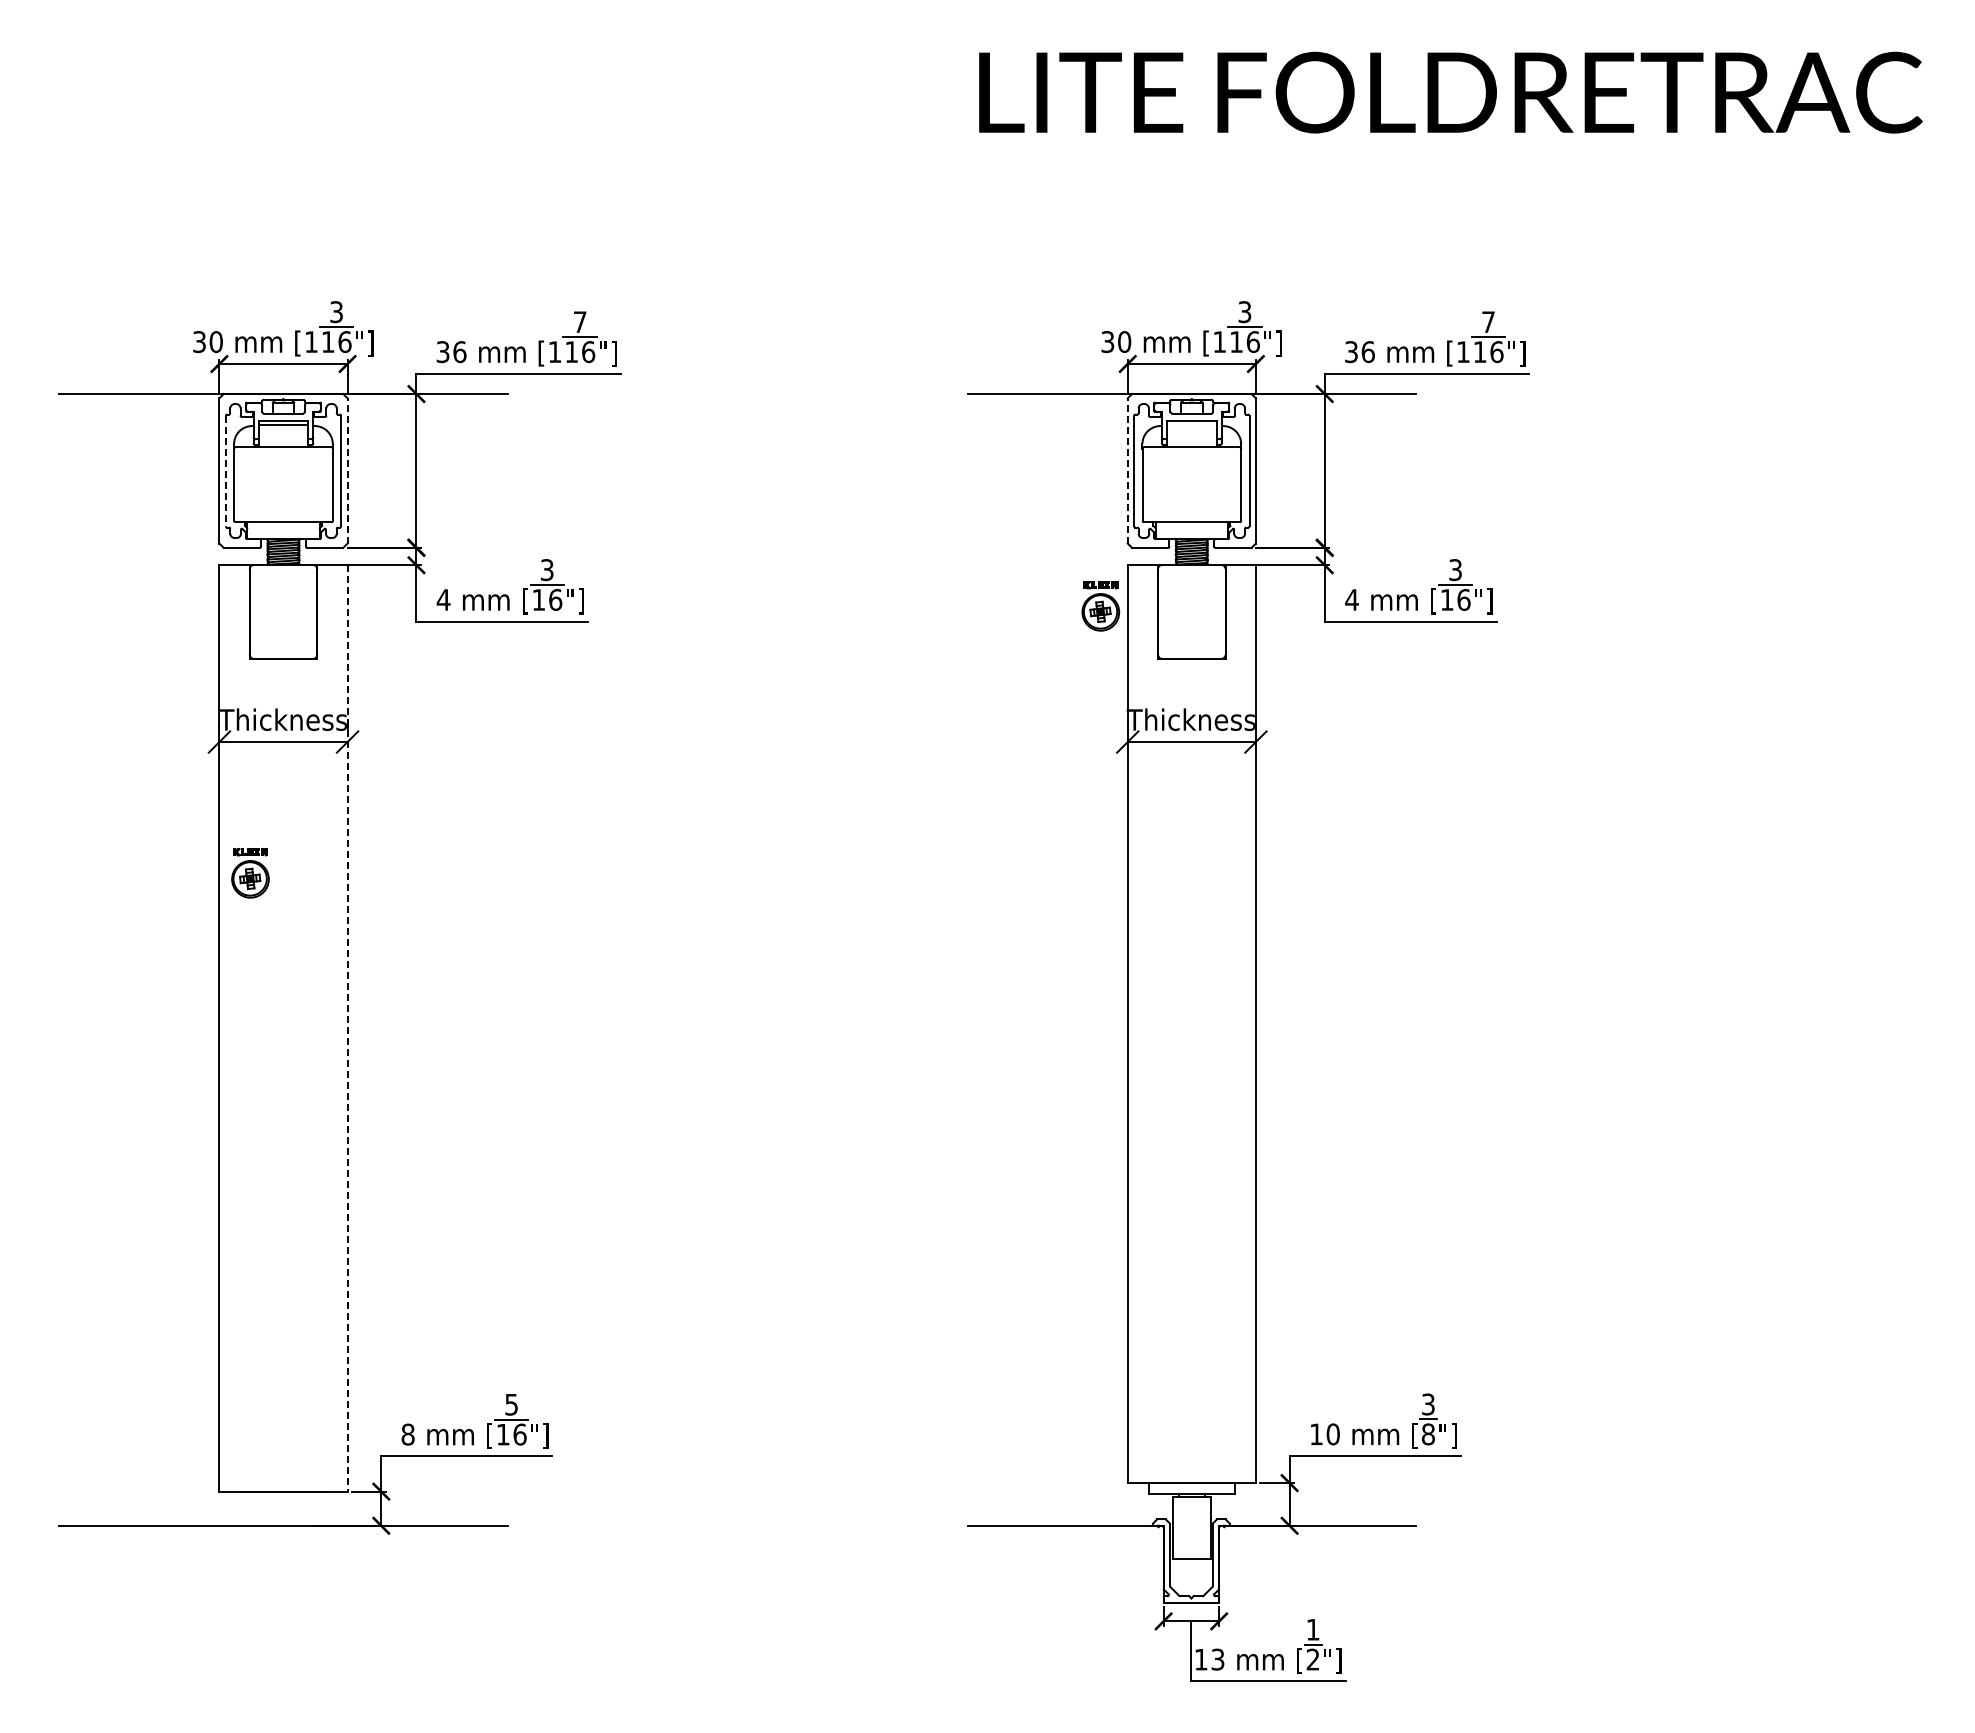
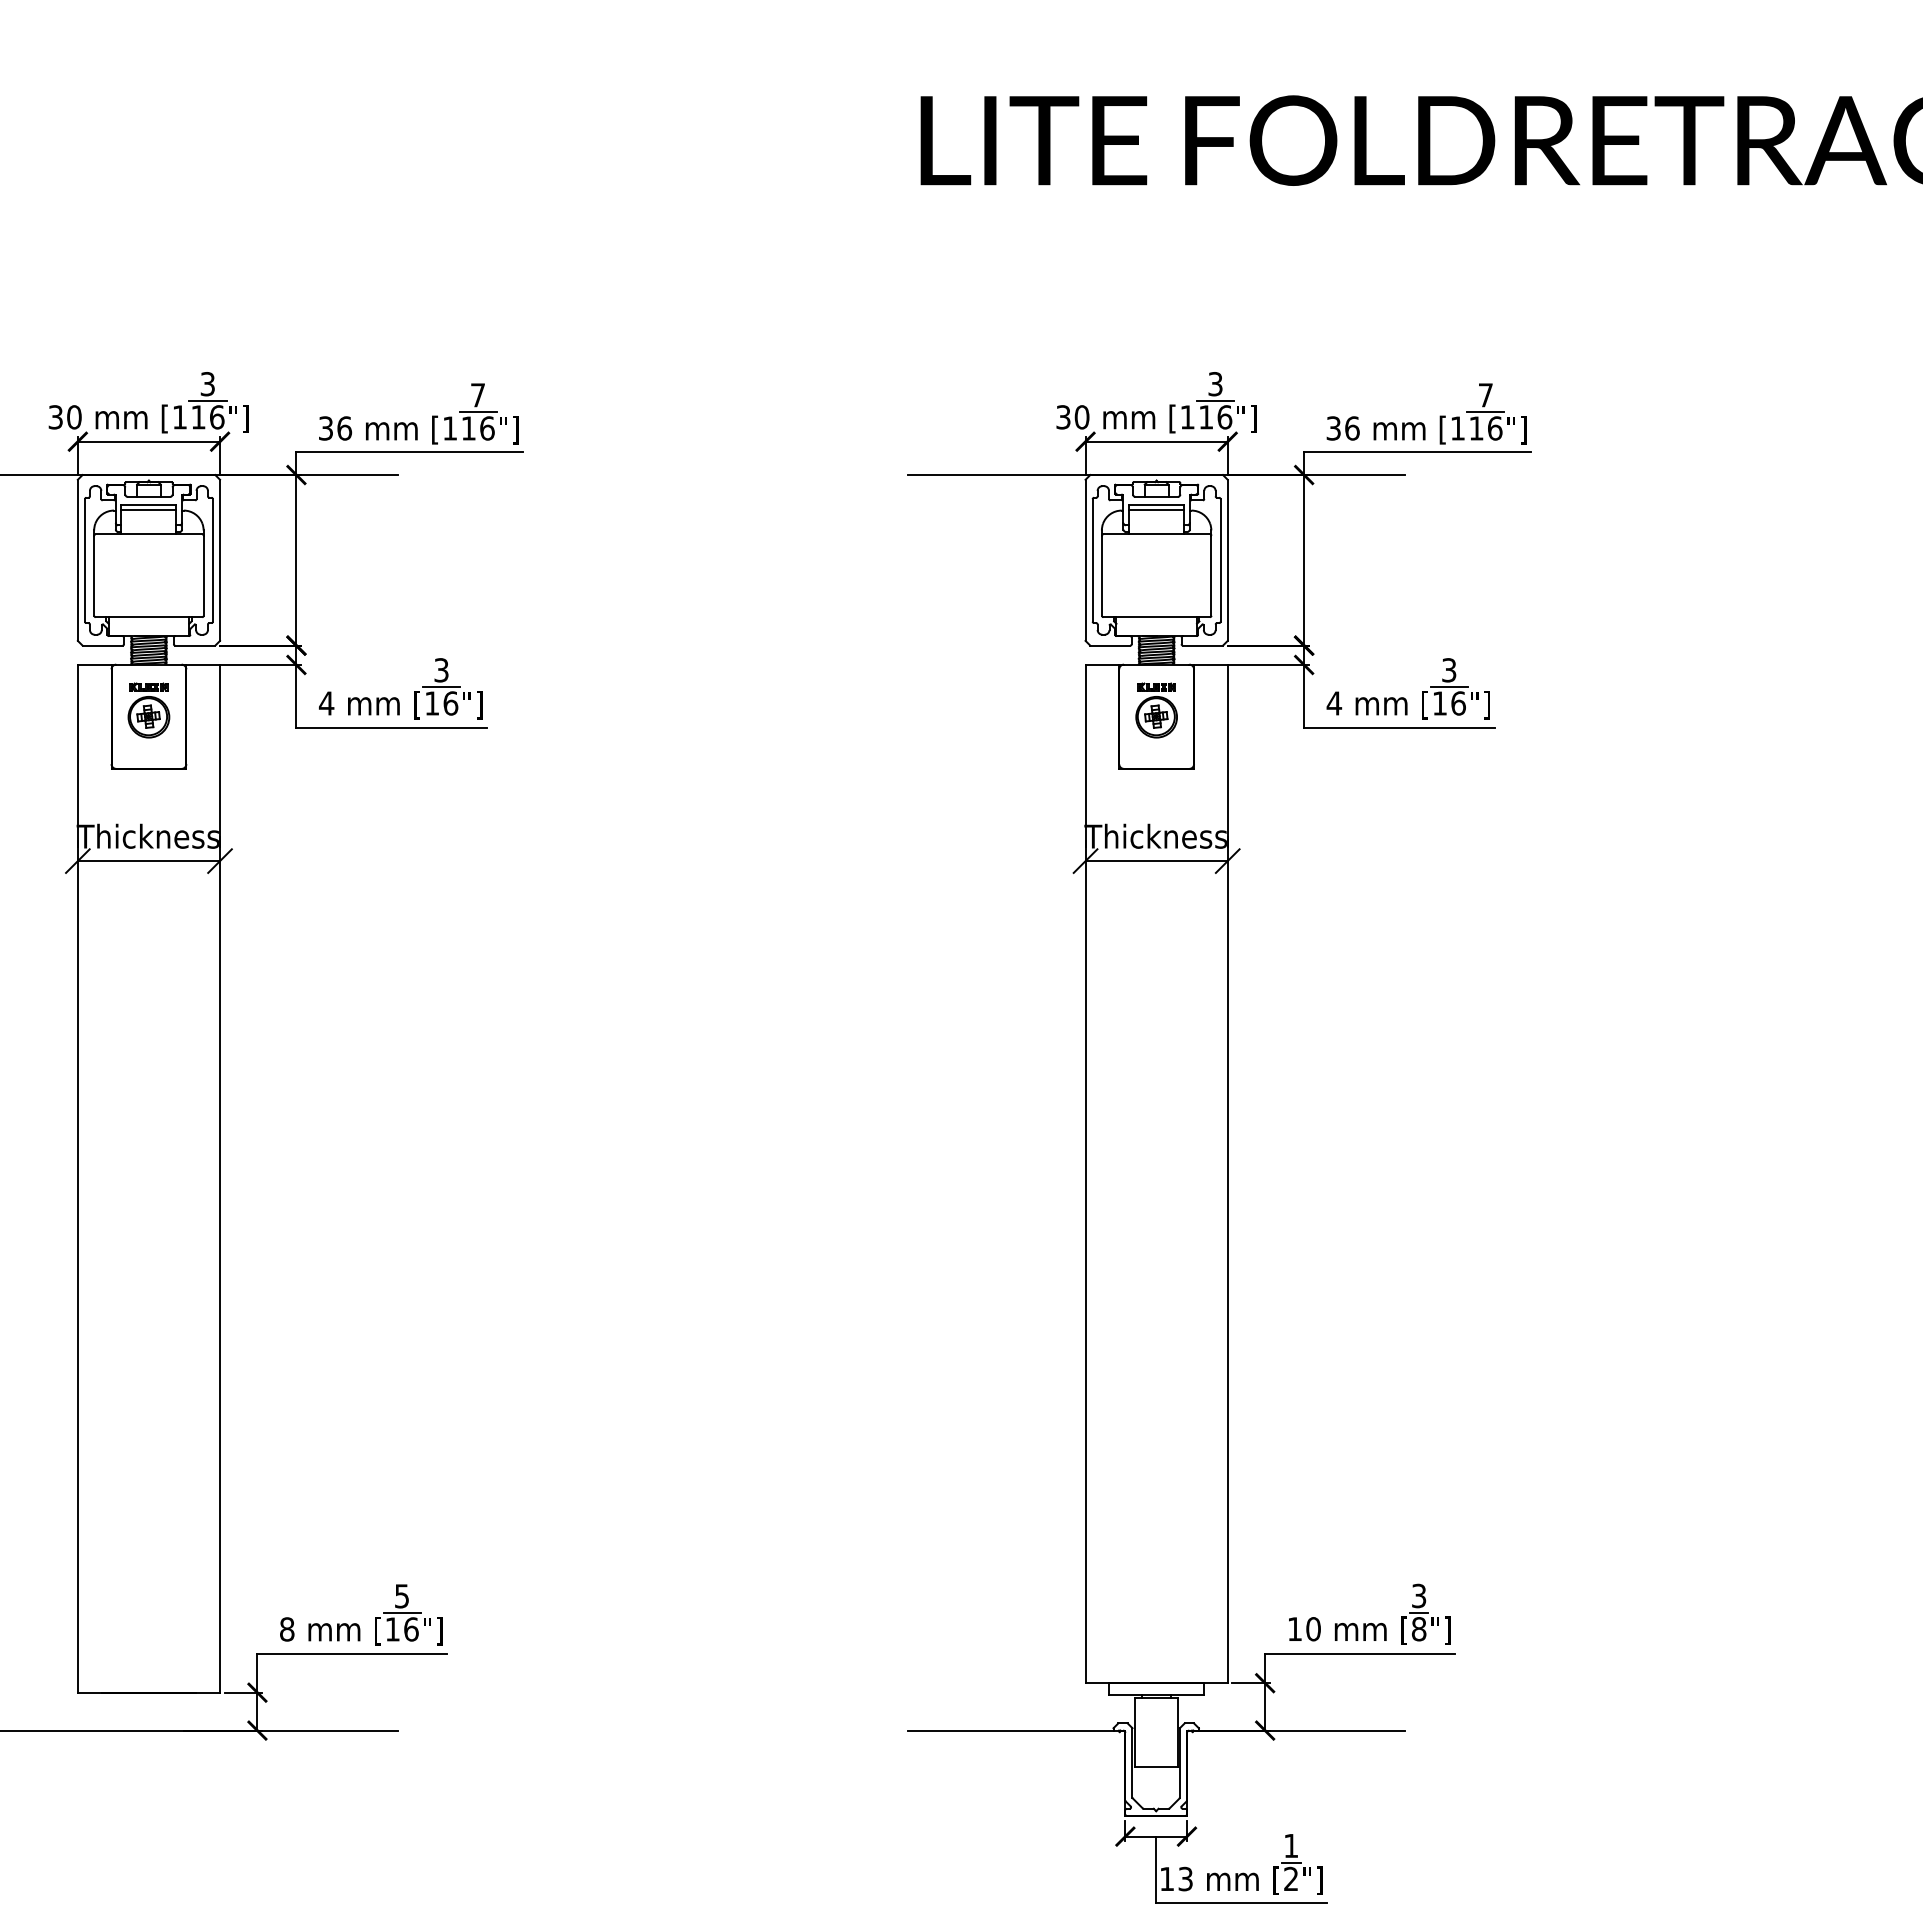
line: (1191, 425) -> (1156, 509), added
line: (347, 470) -> (219, 559), dashed -> solid
line: (1127, 470) -> (1085, 559), dashed -> solid
line: (225, 471) -> (84, 560), dashed -> solid
part: (1100, 606) -> (1156, 710), moved
part: (250, 873) -> (148, 710), moved
line: (347, 1028) -> (219, 1178), dashed -> solid

